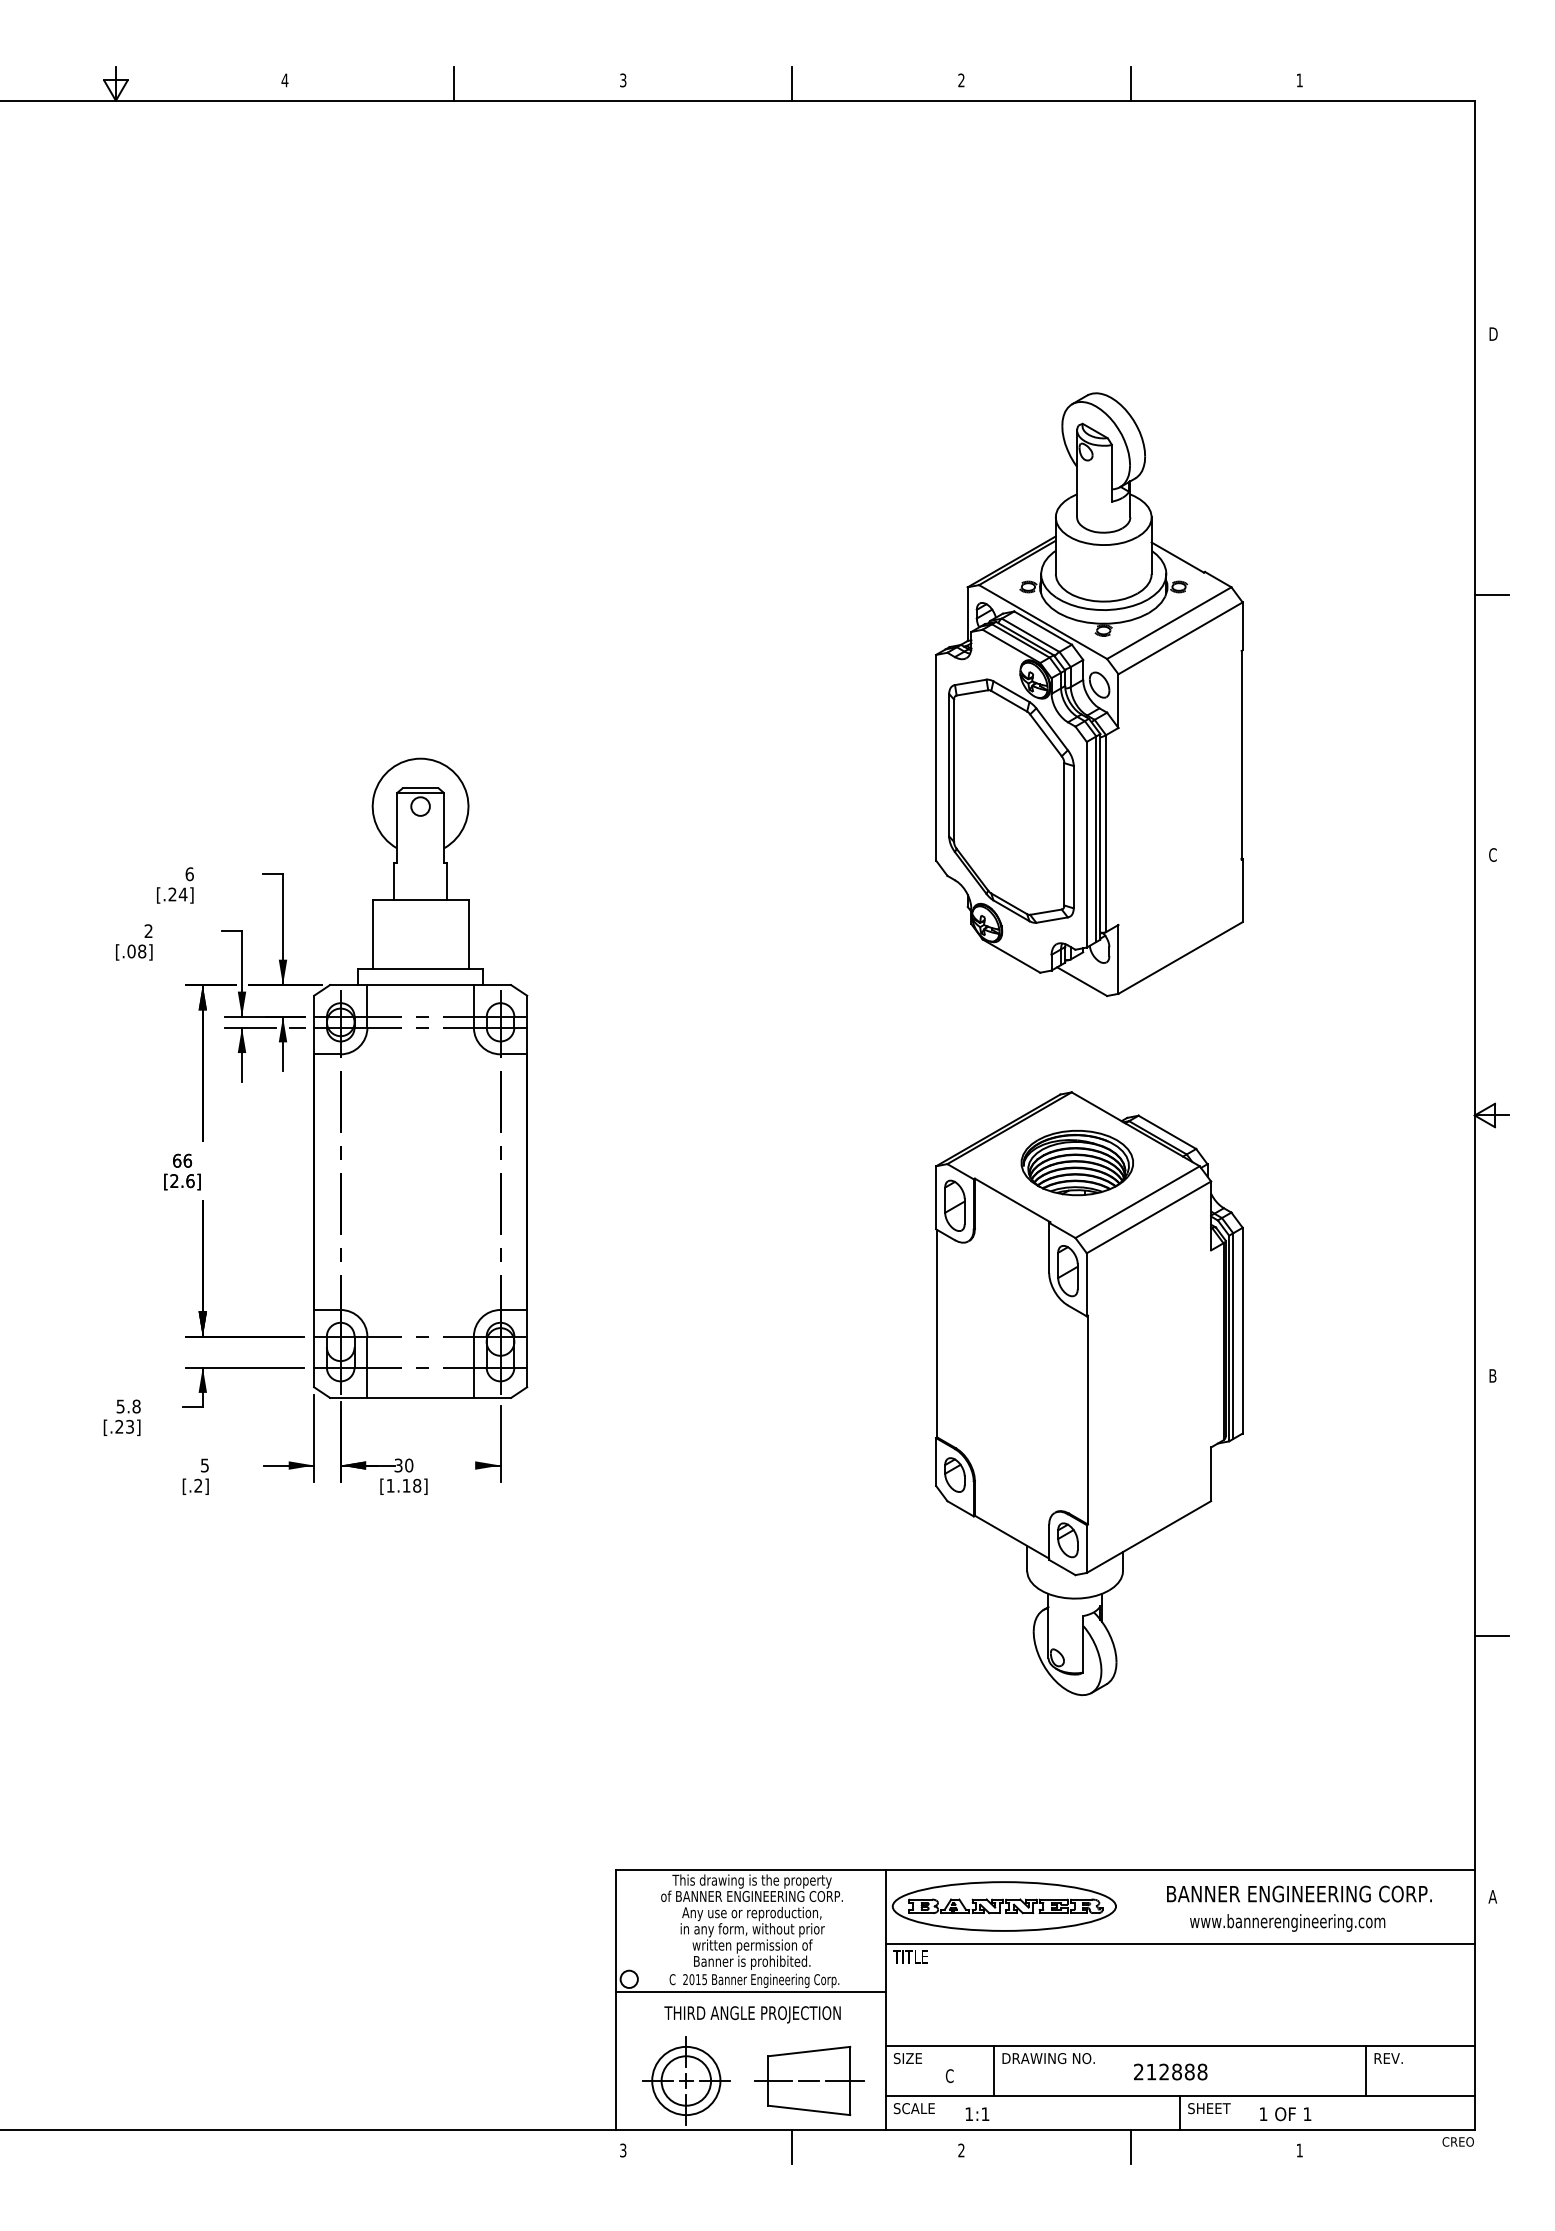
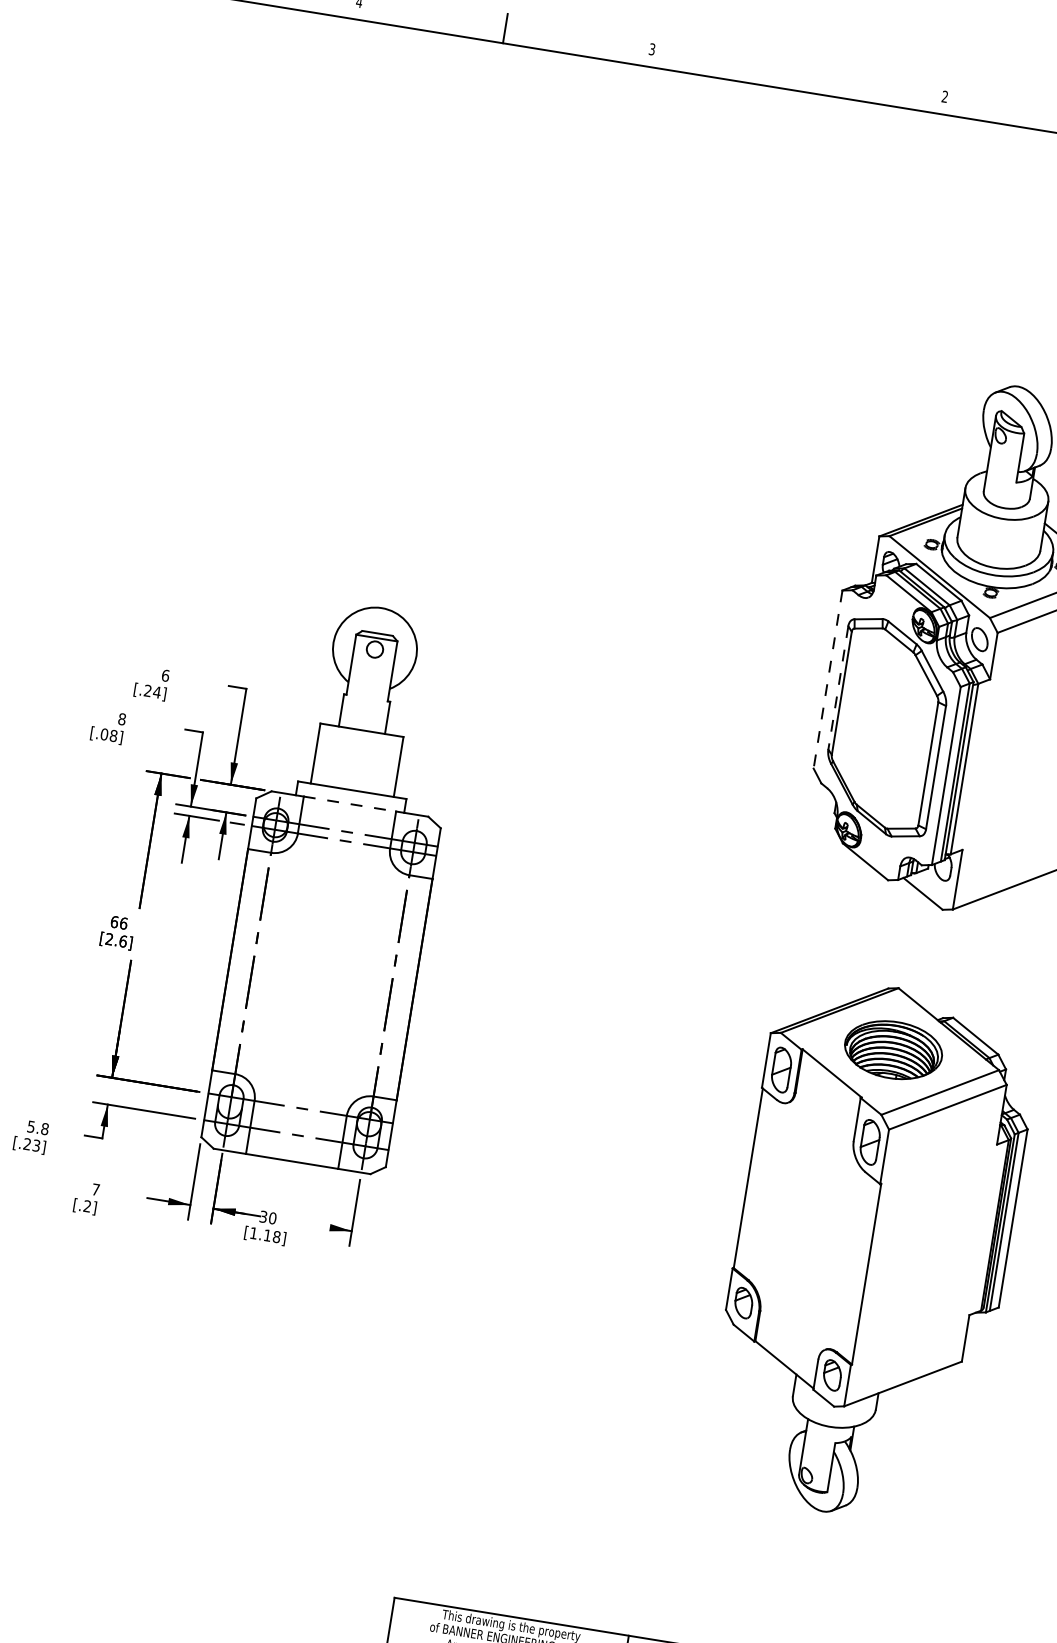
line: (792, 83) -> (798, 75), removed
line: (936, 757) -> (828, 679), solid -> dashed
line: (949, 765) -> (838, 688), solid -> dashed
text: (148, 931) -> (121, 719), 2 -> 8
line: (421, 985) -> (350, 804), solid -> dashed
text: (204, 1465) -> (95, 1189), 5 -> 7

